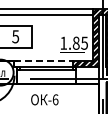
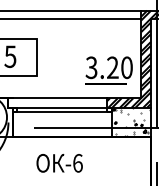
text: (74, 42) -> (109, 66), 1.85 -> 3.20
line: (44, 61) -> (59, 98), dashed -> solid
hatch: (87, 75) -> (131, 122), added

